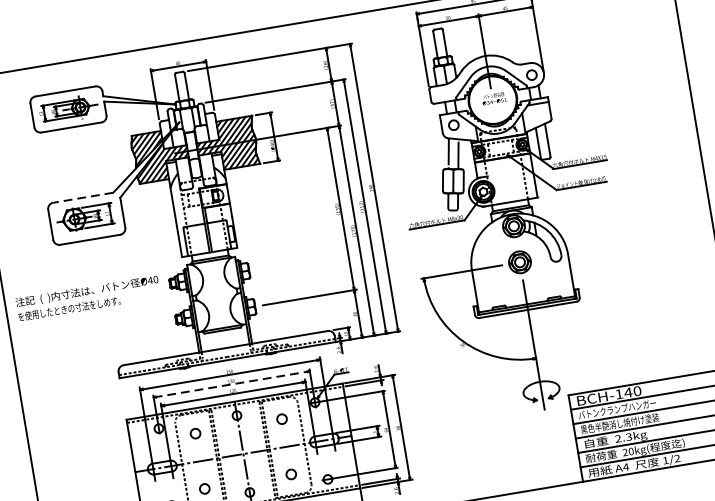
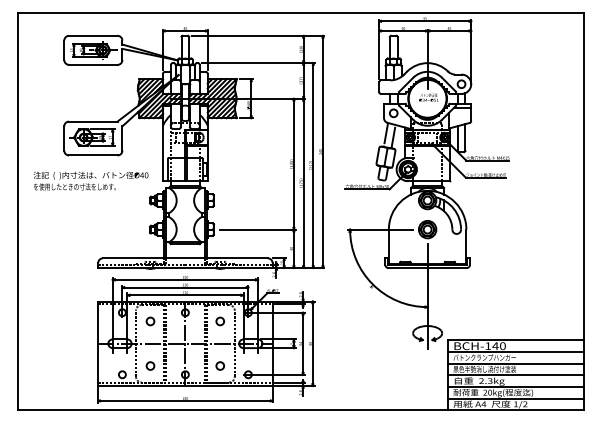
line: (82, 197) -> (92, 121), dashed -> solid
text: (87, 297) -> (90, 180), moved
line: (231, 384) -> (185, 287), dashed -> solid

